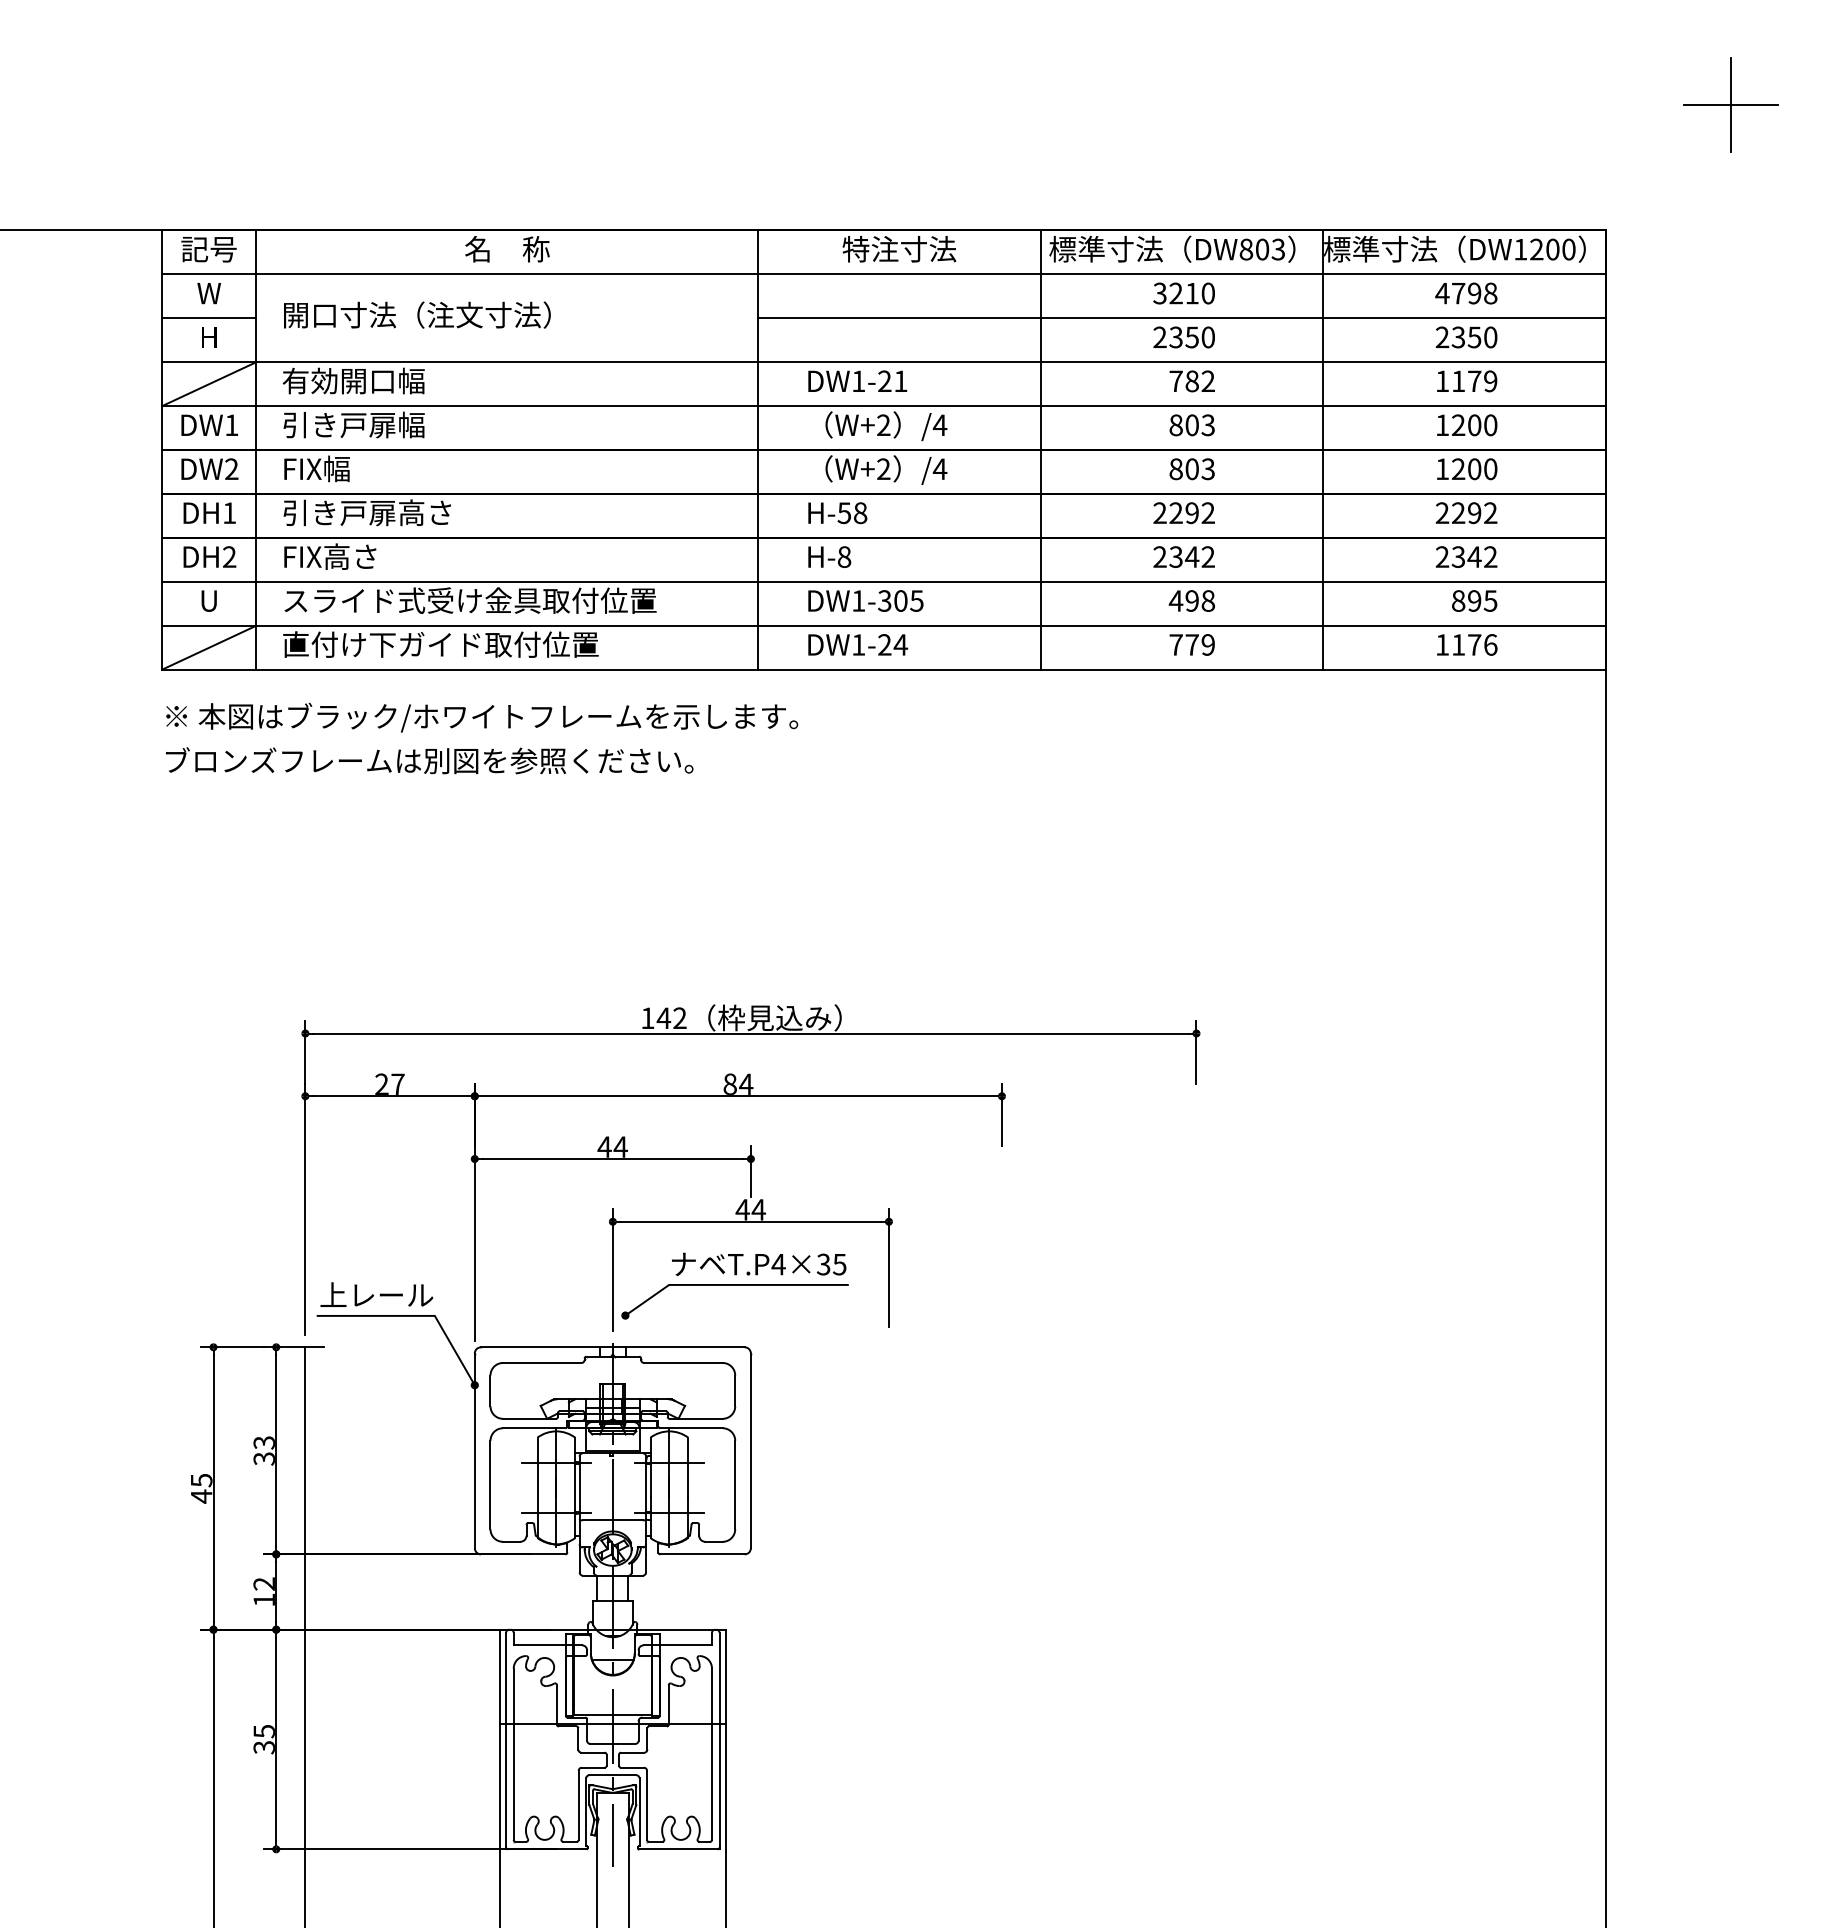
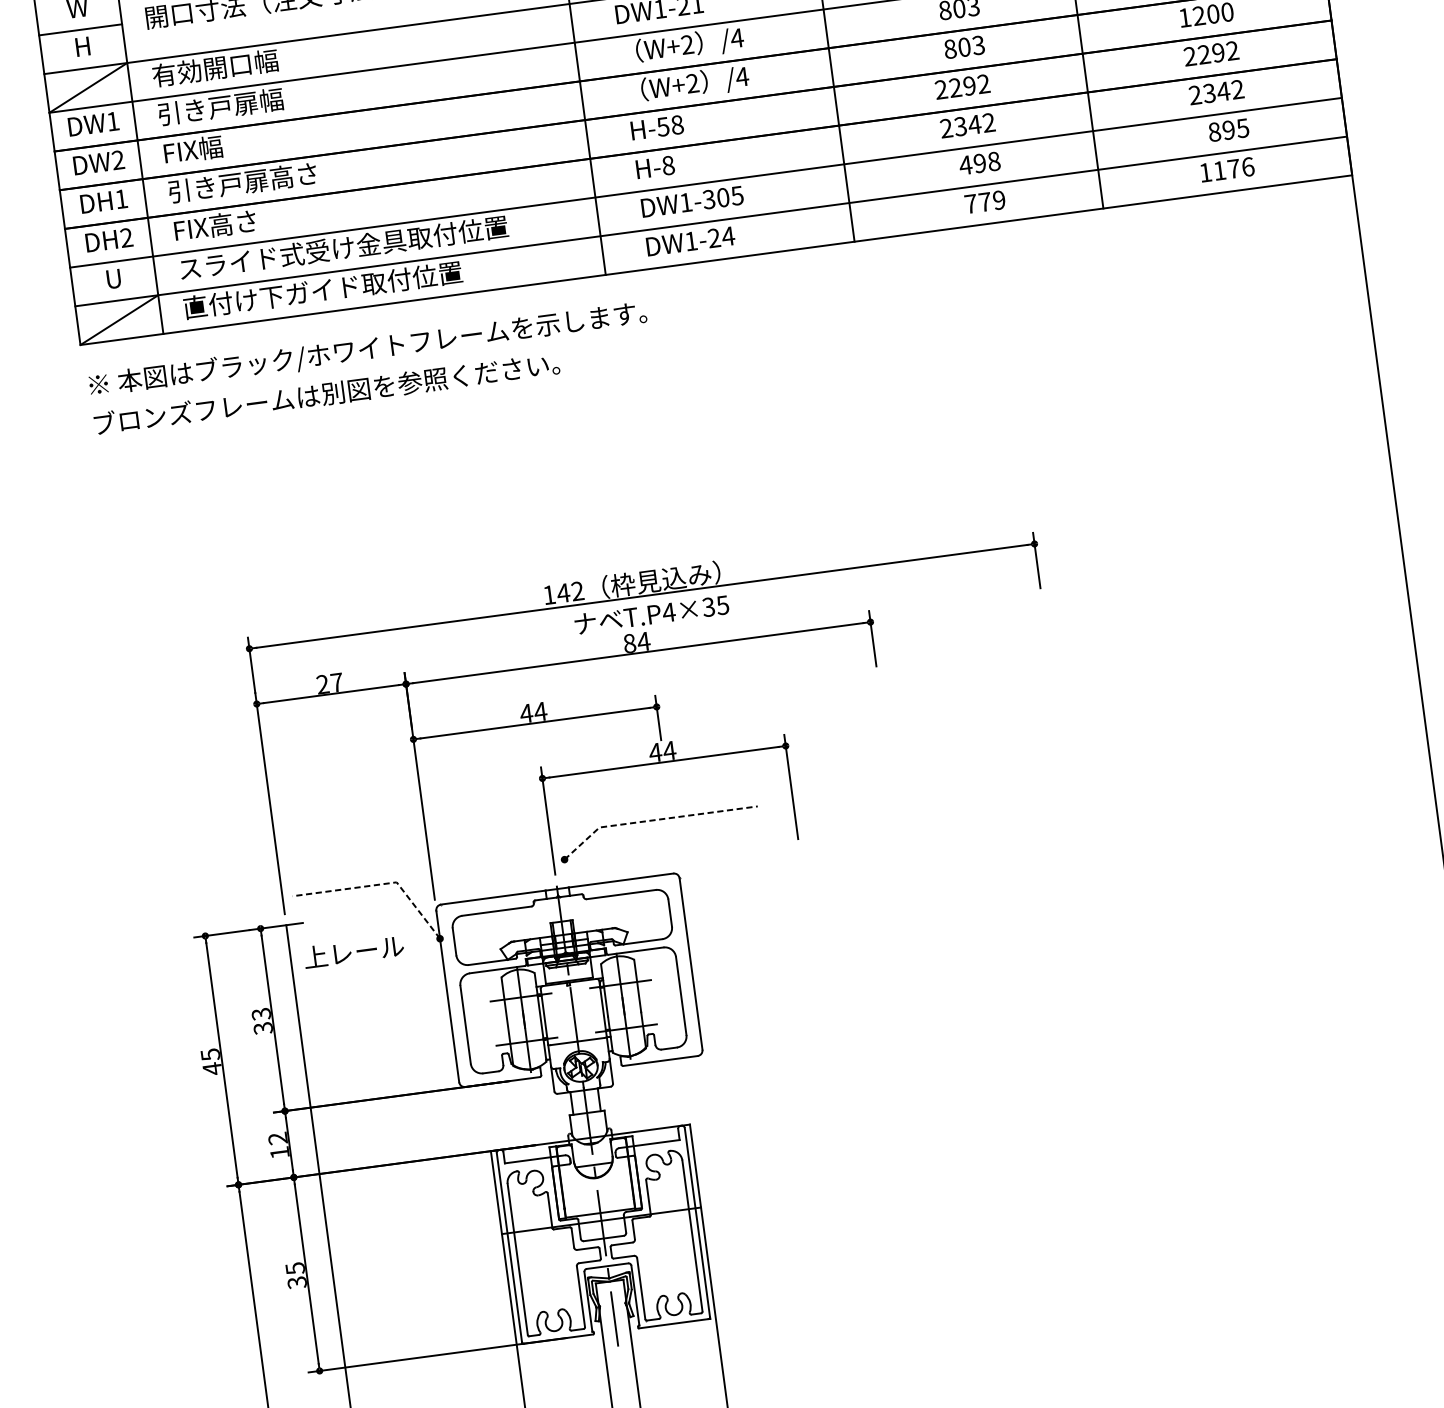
text: (759, 1264) -> (652, 614), moved
line: (732, 1284) -> (655, 819), solid -> dashed
text: (376, 1294) -> (353, 951), moved
line: (415, 1315) -> (379, 884), solid -> dashed

